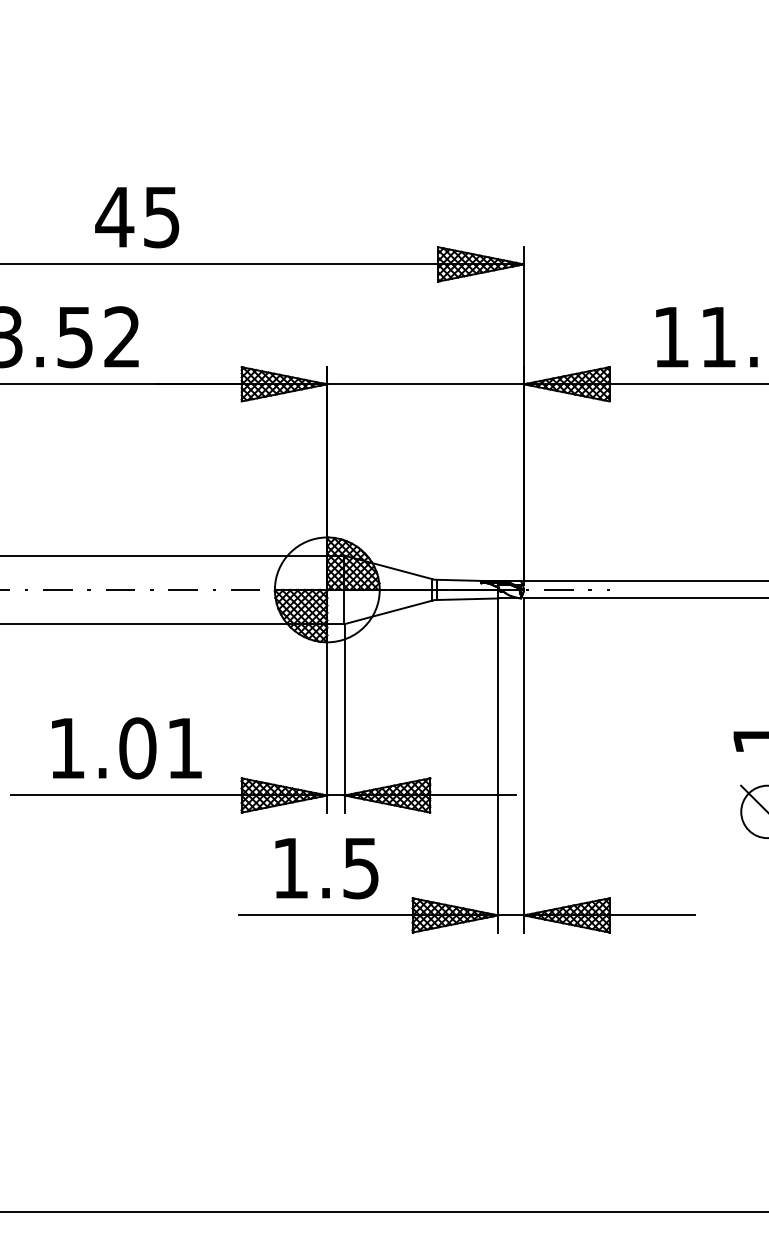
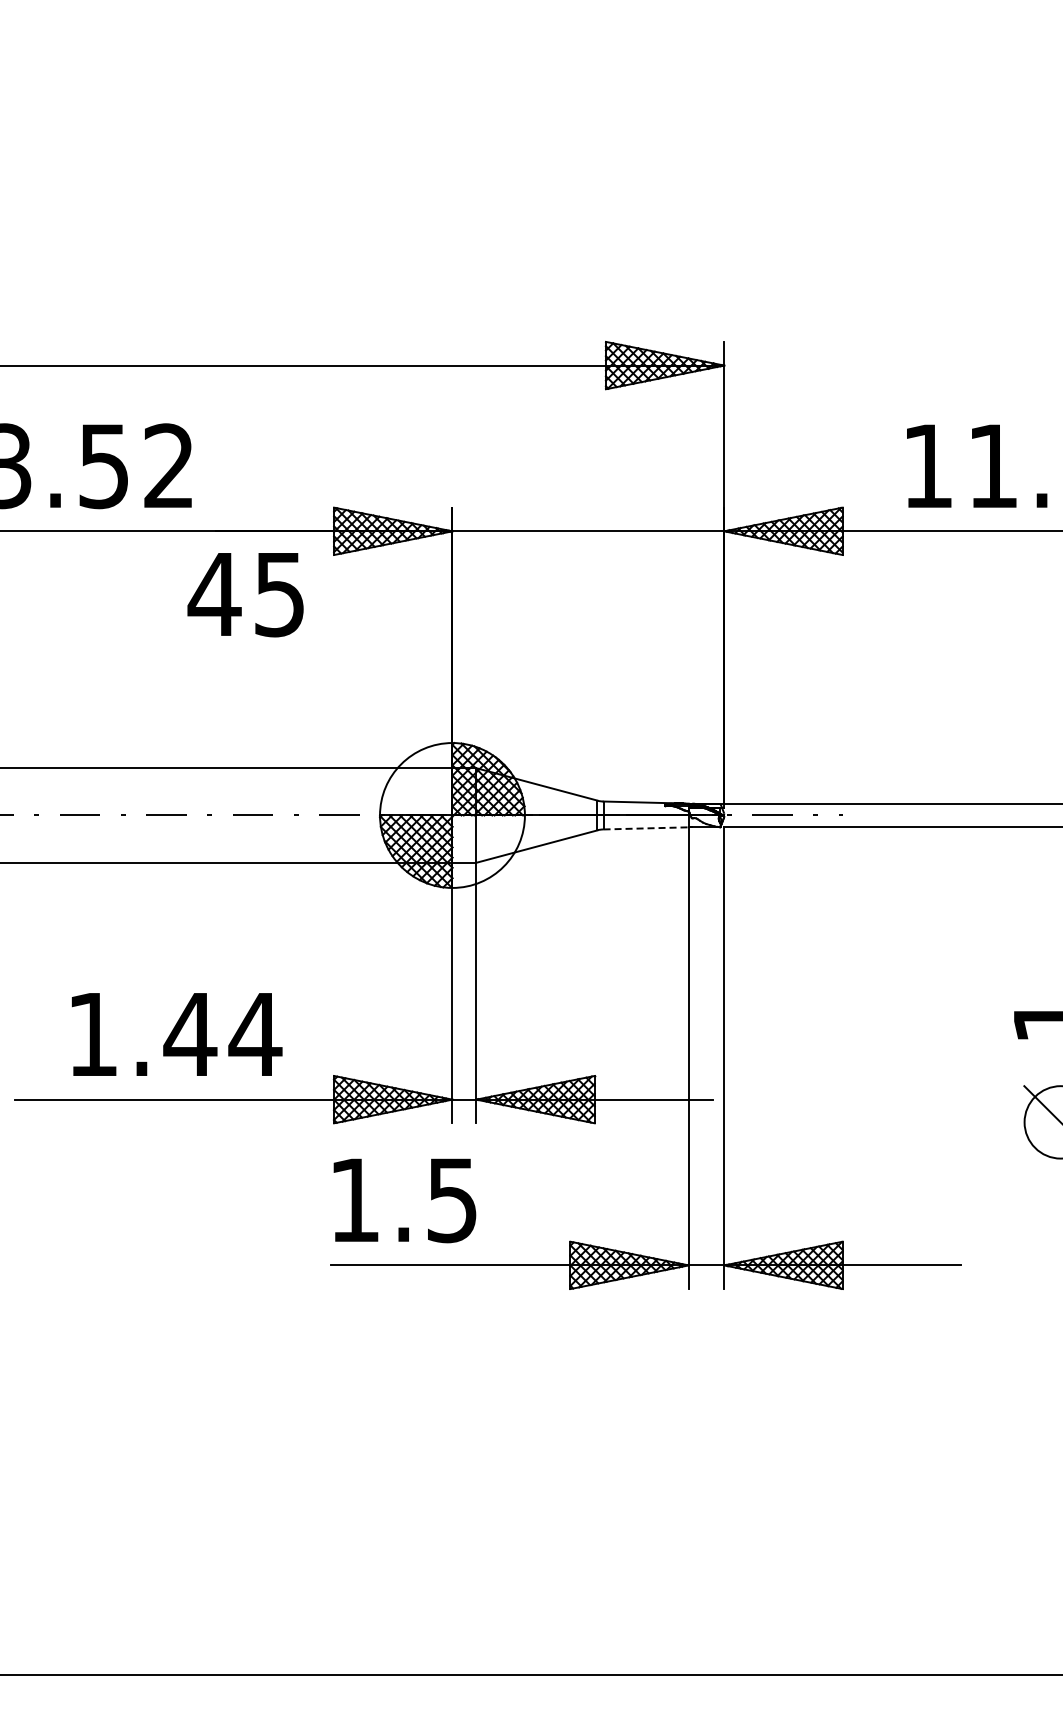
text: (137, 218) -> (245, 595), moved
line: (467, 599) -> (646, 828), solid -> dashed
text: (160, 748) -> (222, 1034), 1.01 -> 1.44
text: (326, 868) -> (404, 1200), moved

